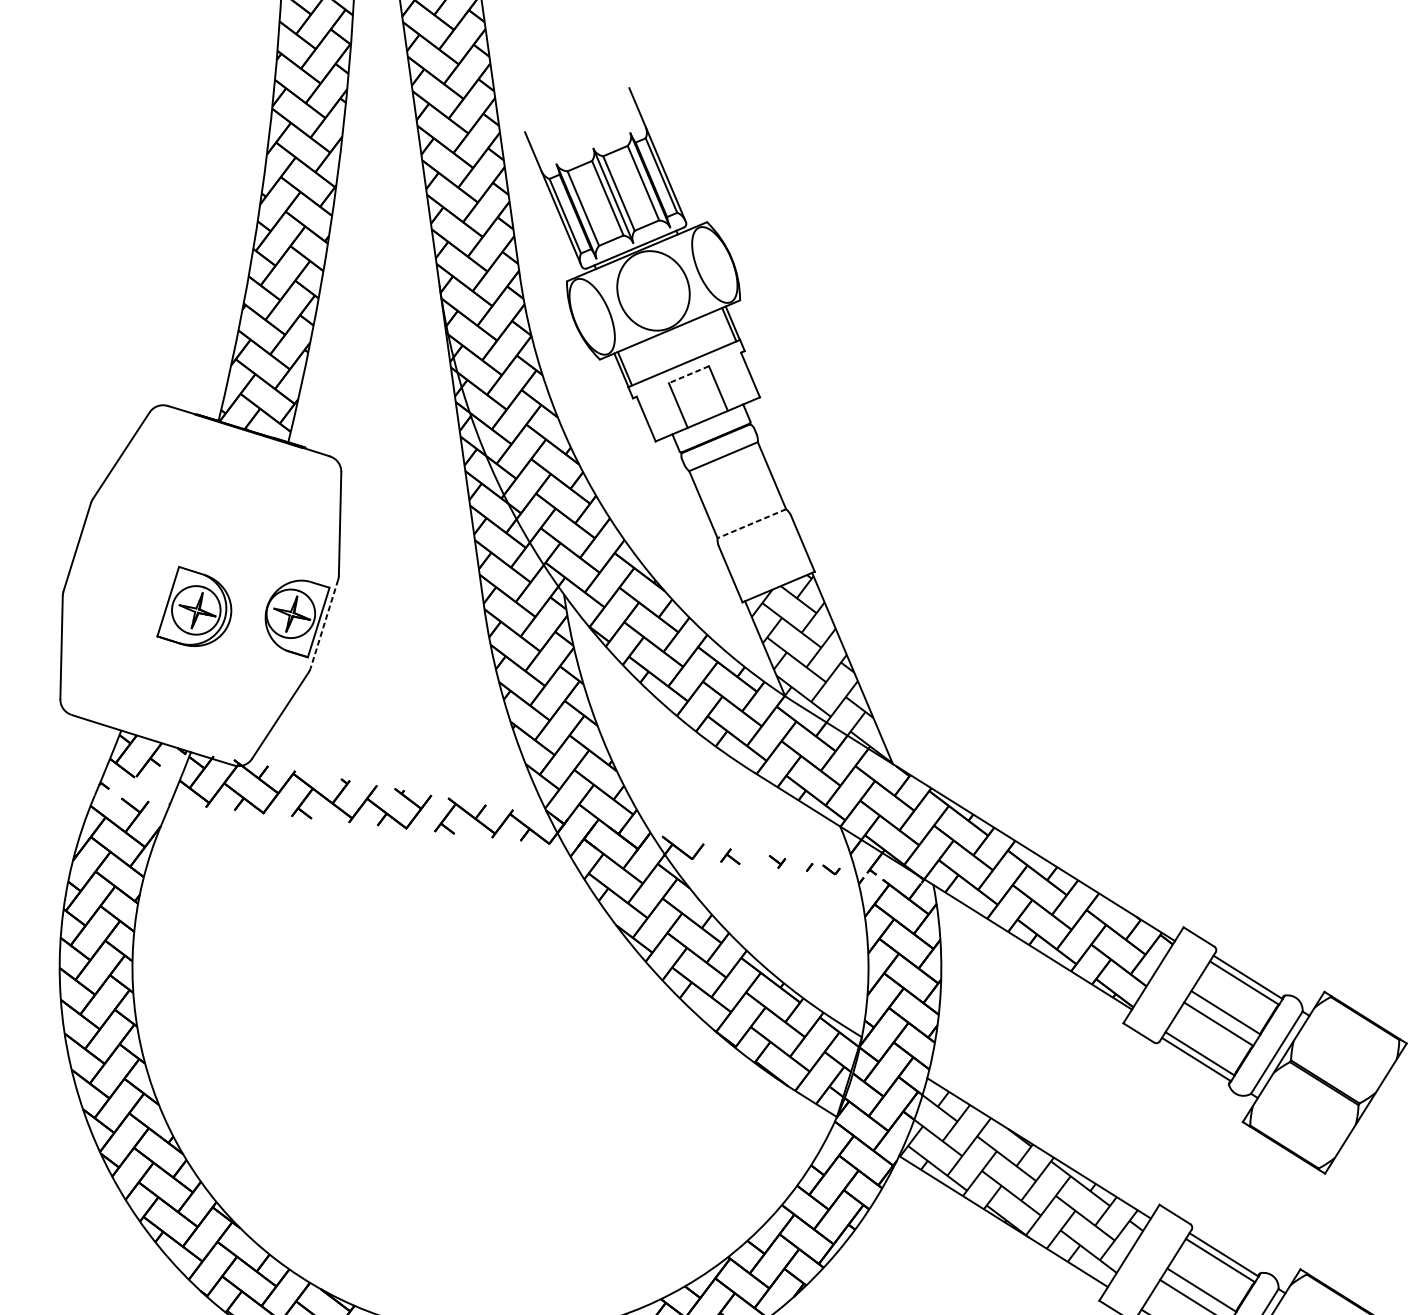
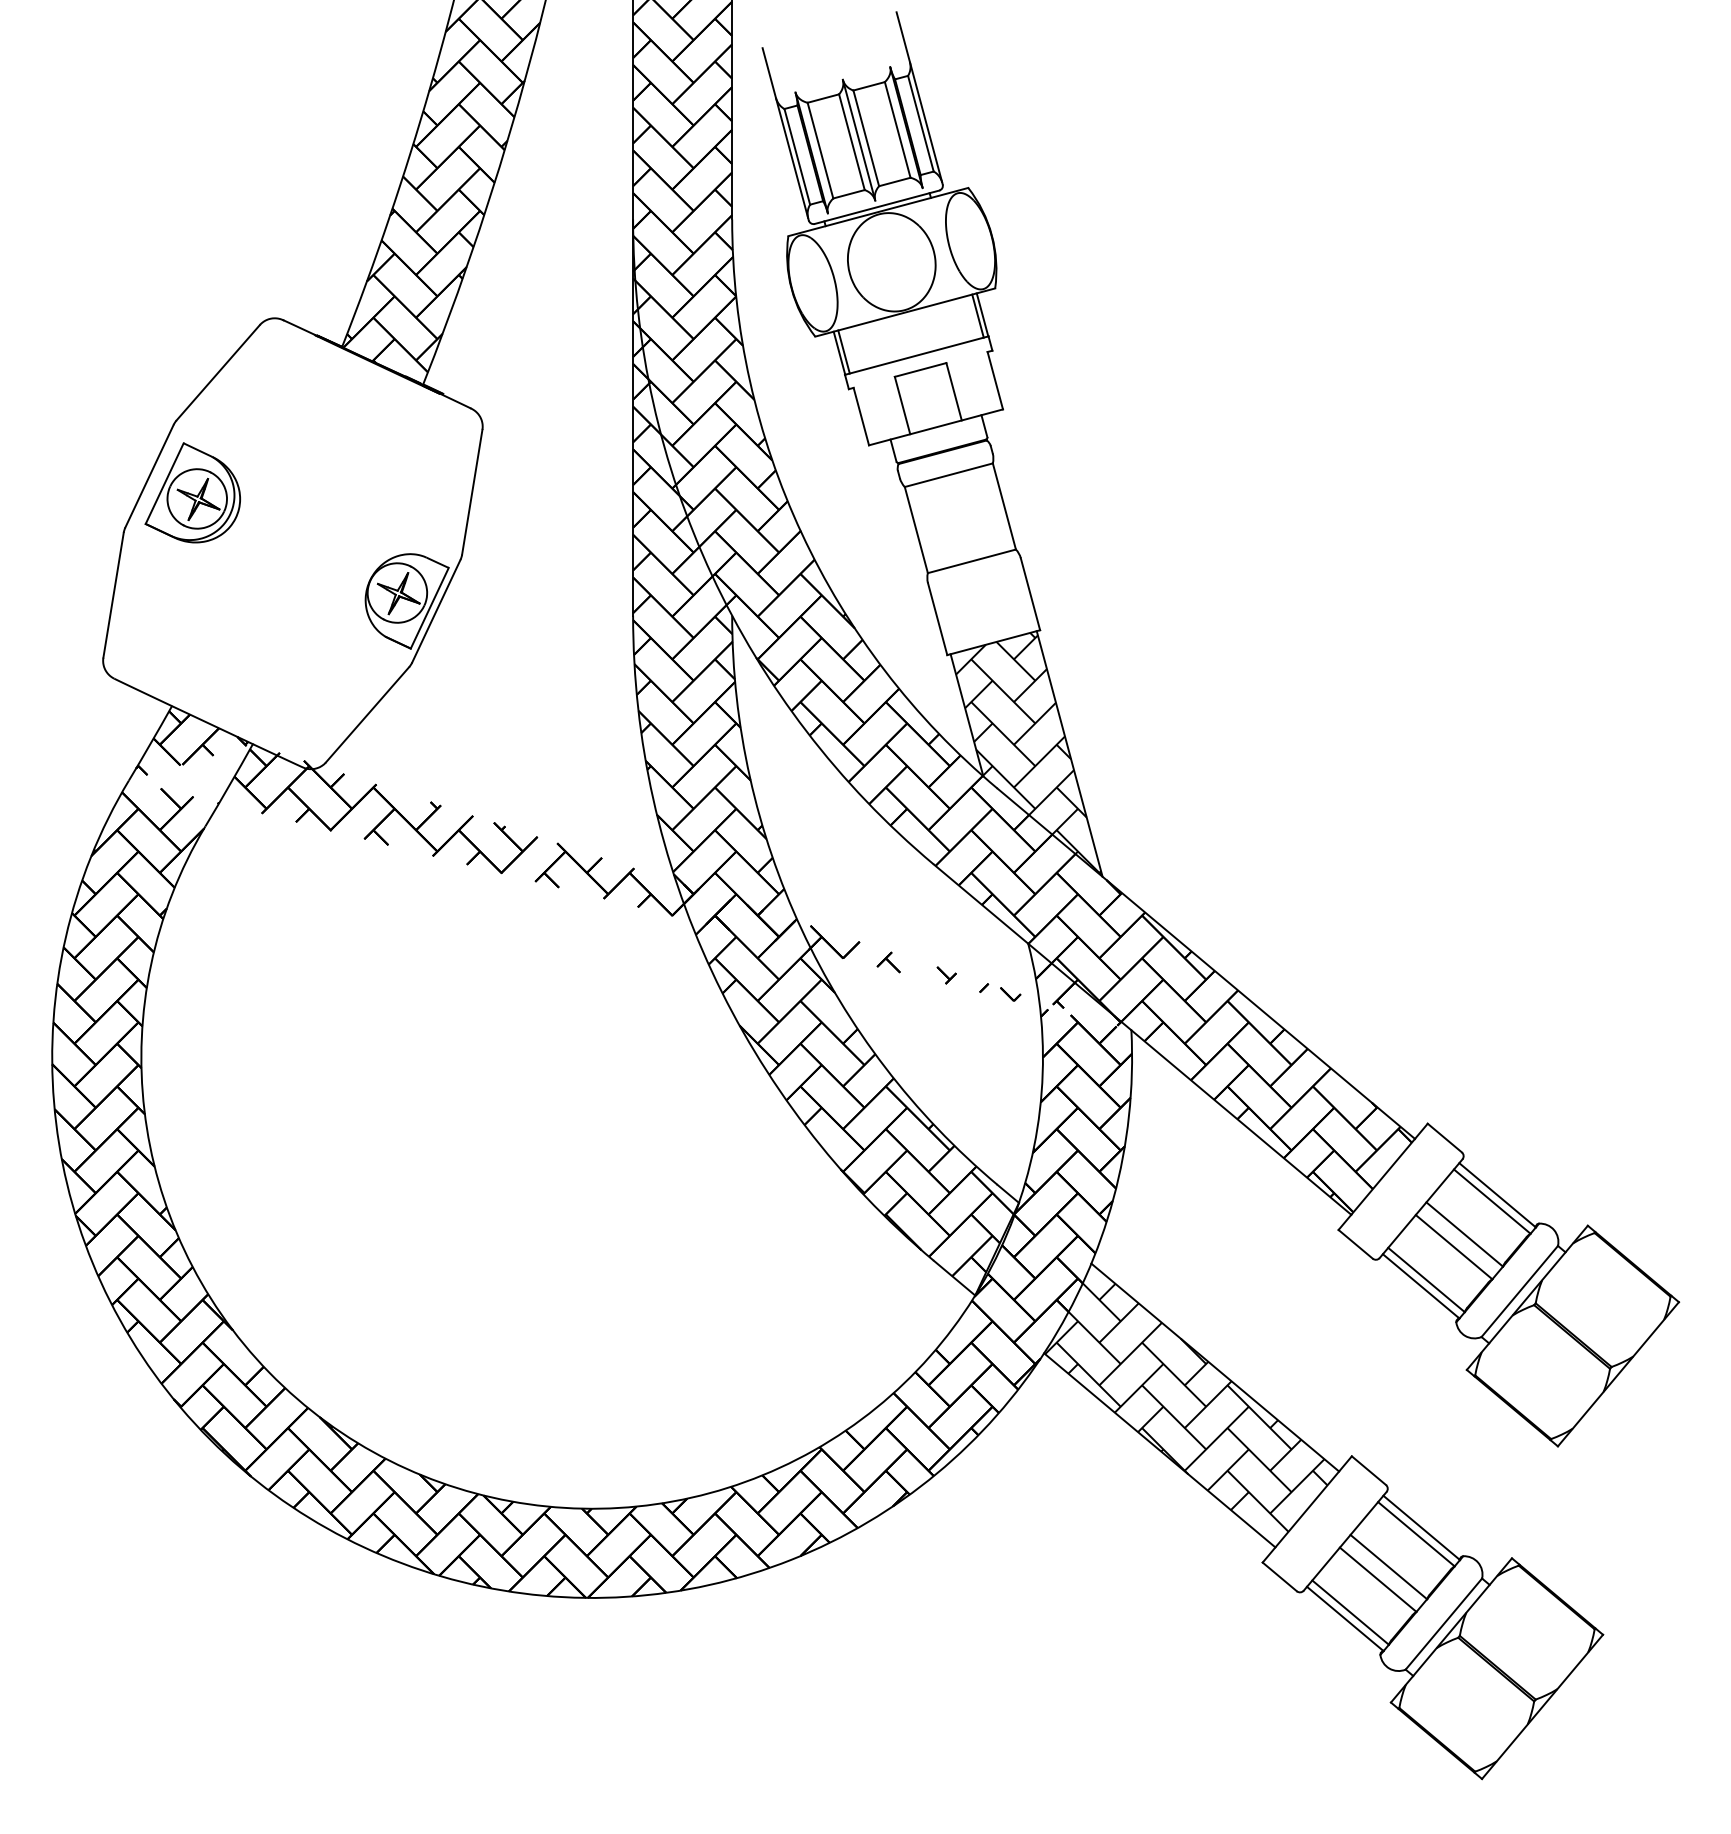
line: (688, 374) -> (920, 369), dashed -> solid
line: (751, 523) -> (971, 561), dashed -> solid
part: (191, 605) -> (192, 492), moved
line: (324, 624) -> (436, 611), dashed -> solid

